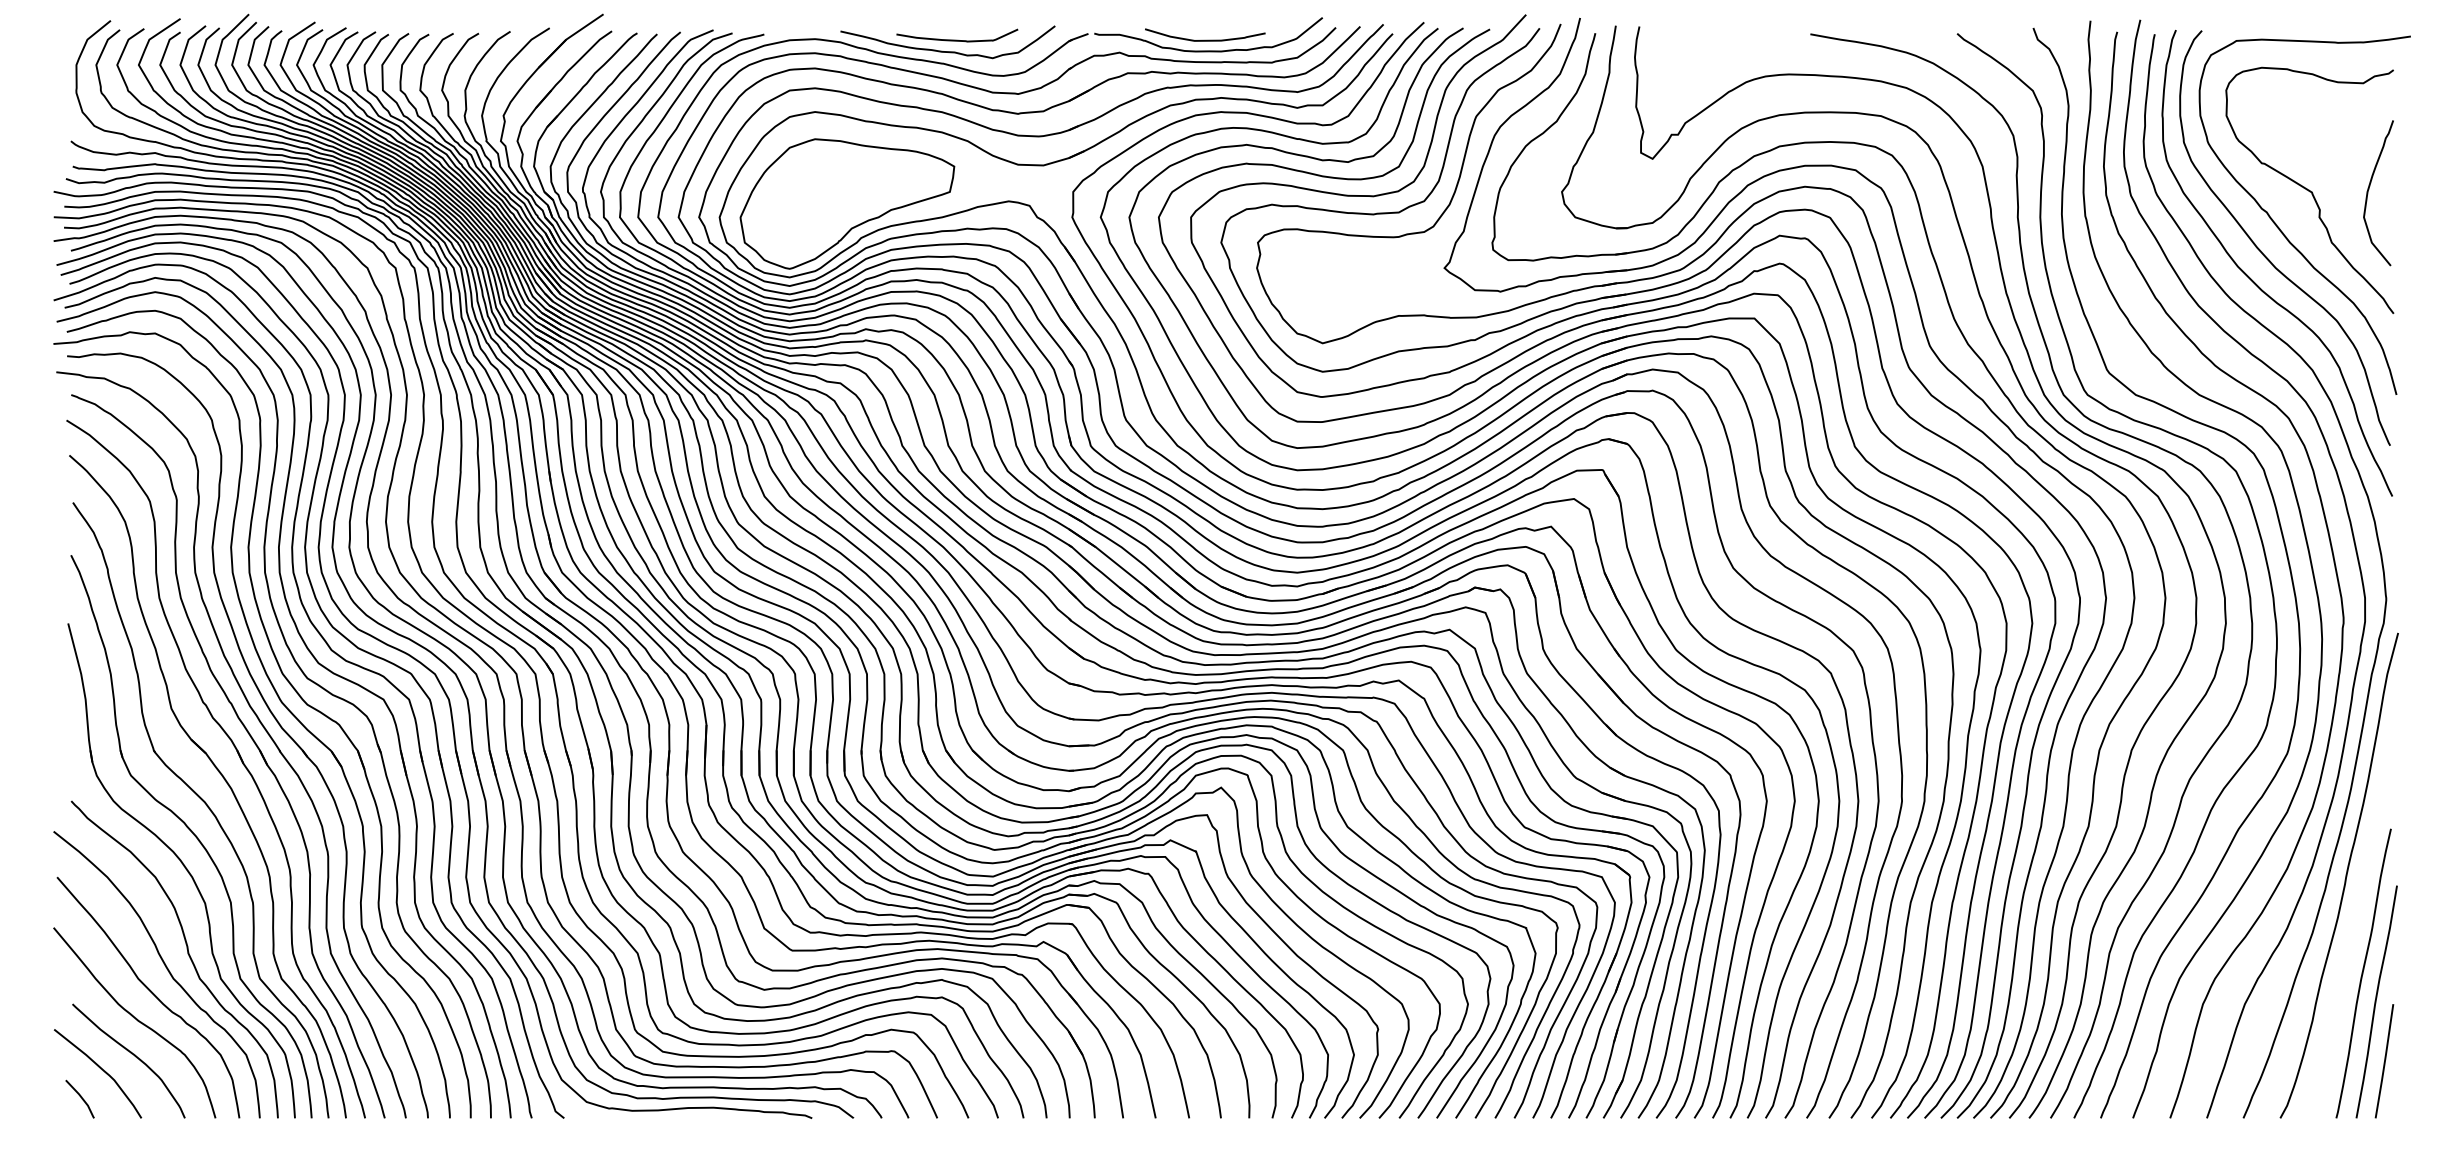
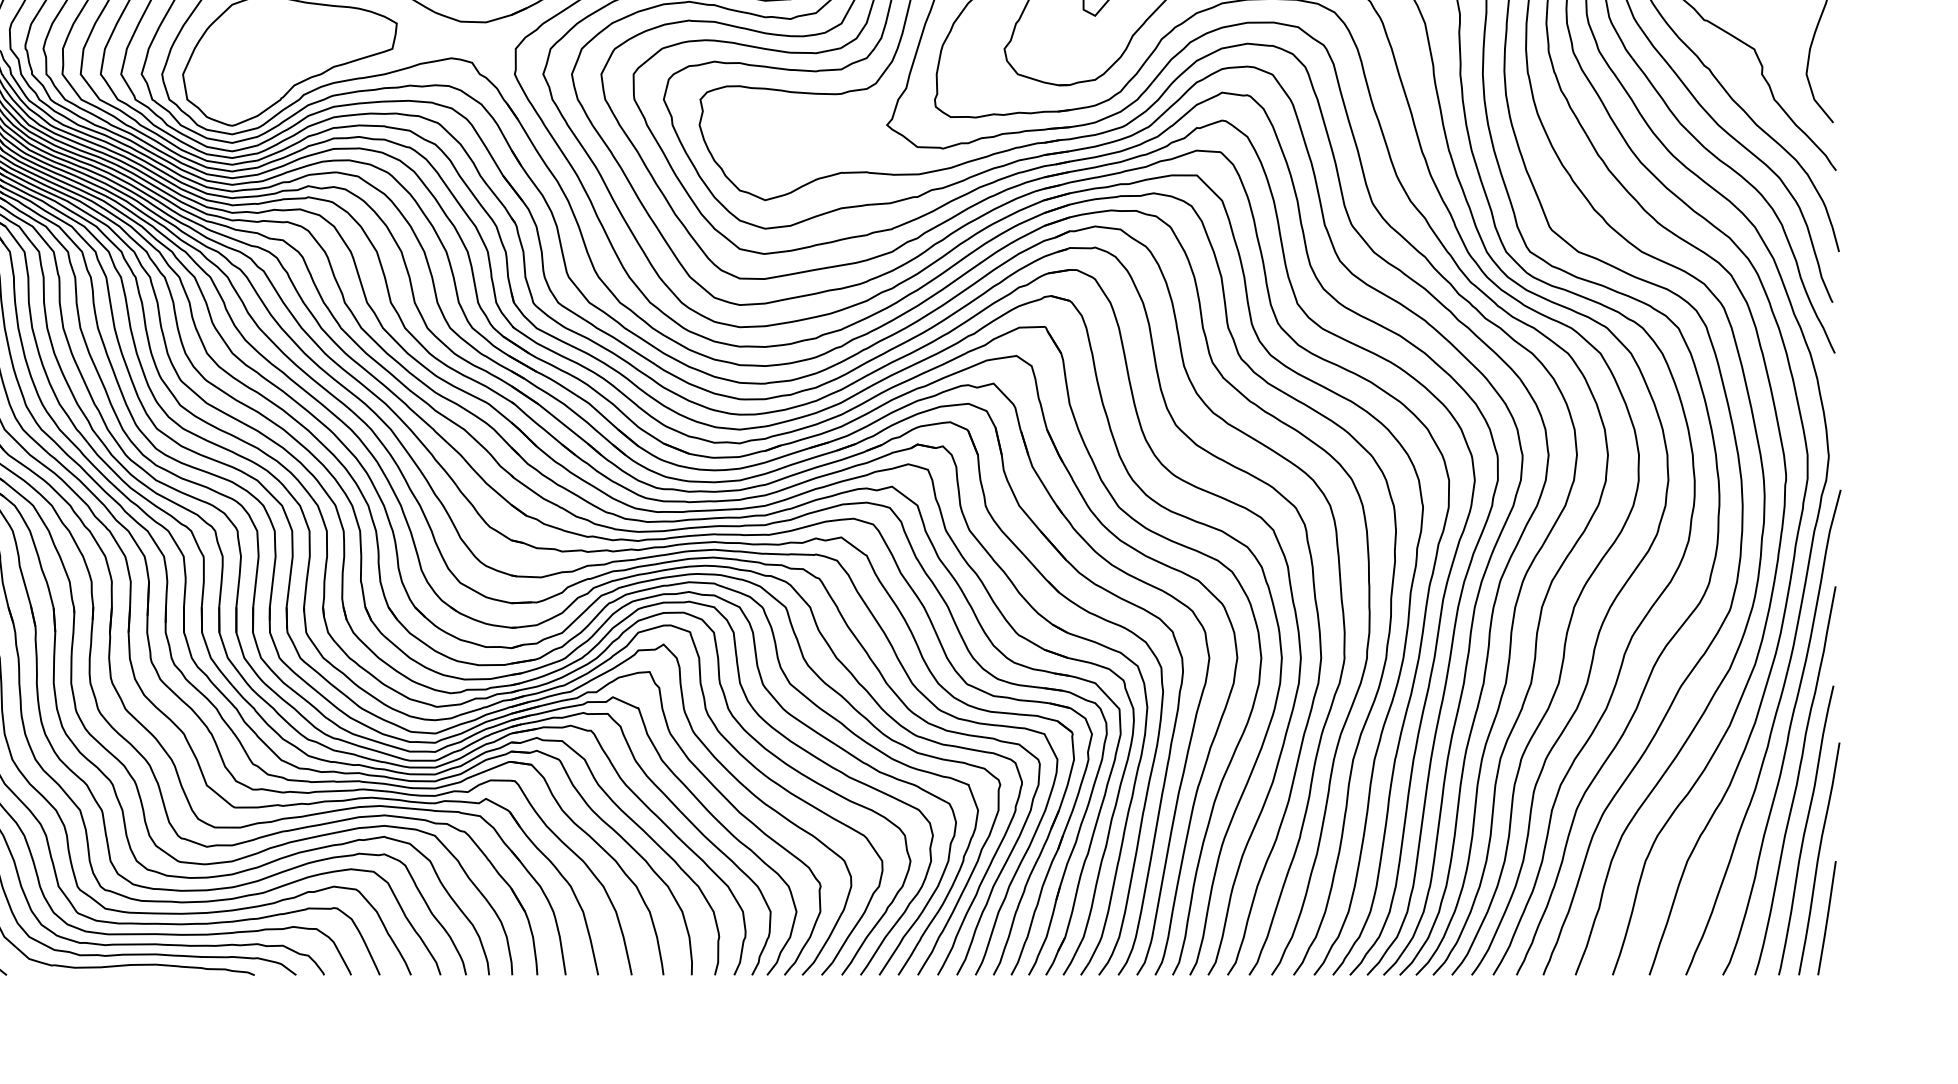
curve: (2354, 923) -> (1797, 780), added

